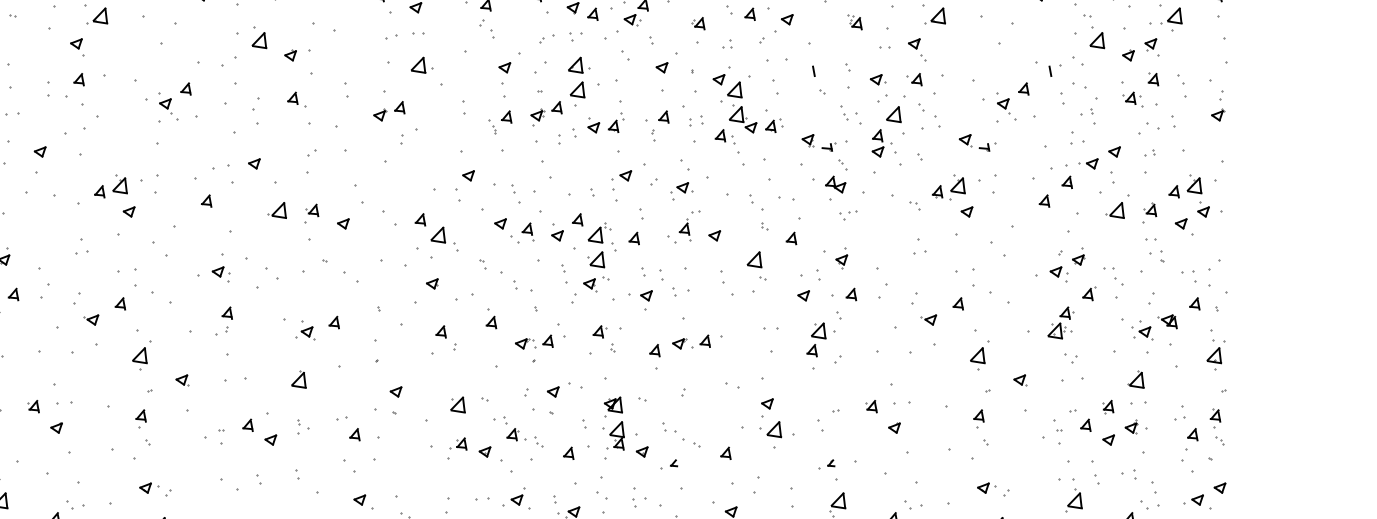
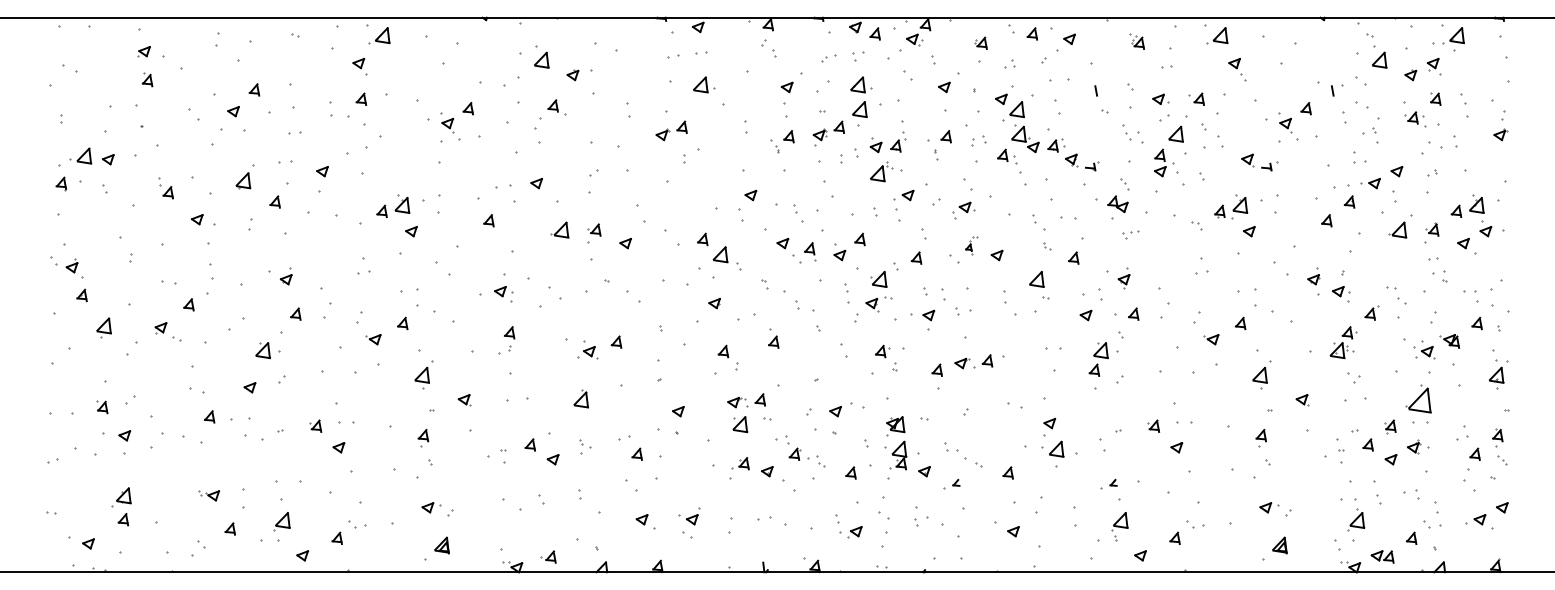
part: (917, 49) -> (1237, 69), moved
part: (296, 99) -> (556, 107), moved
part: (819, 142) -> (1082, 162), moved
part: (689, 225) -> (971, 245), size x0.6
part: (599, 232) -> (881, 171), moved
part: (1078, 256) -> (1313, 276), moved
part: (534, 341) -> (746, 400), moved
part: (1135, 378) -> (1417, 398), size x1.6
part: (518, 496) -> (693, 516), moved

